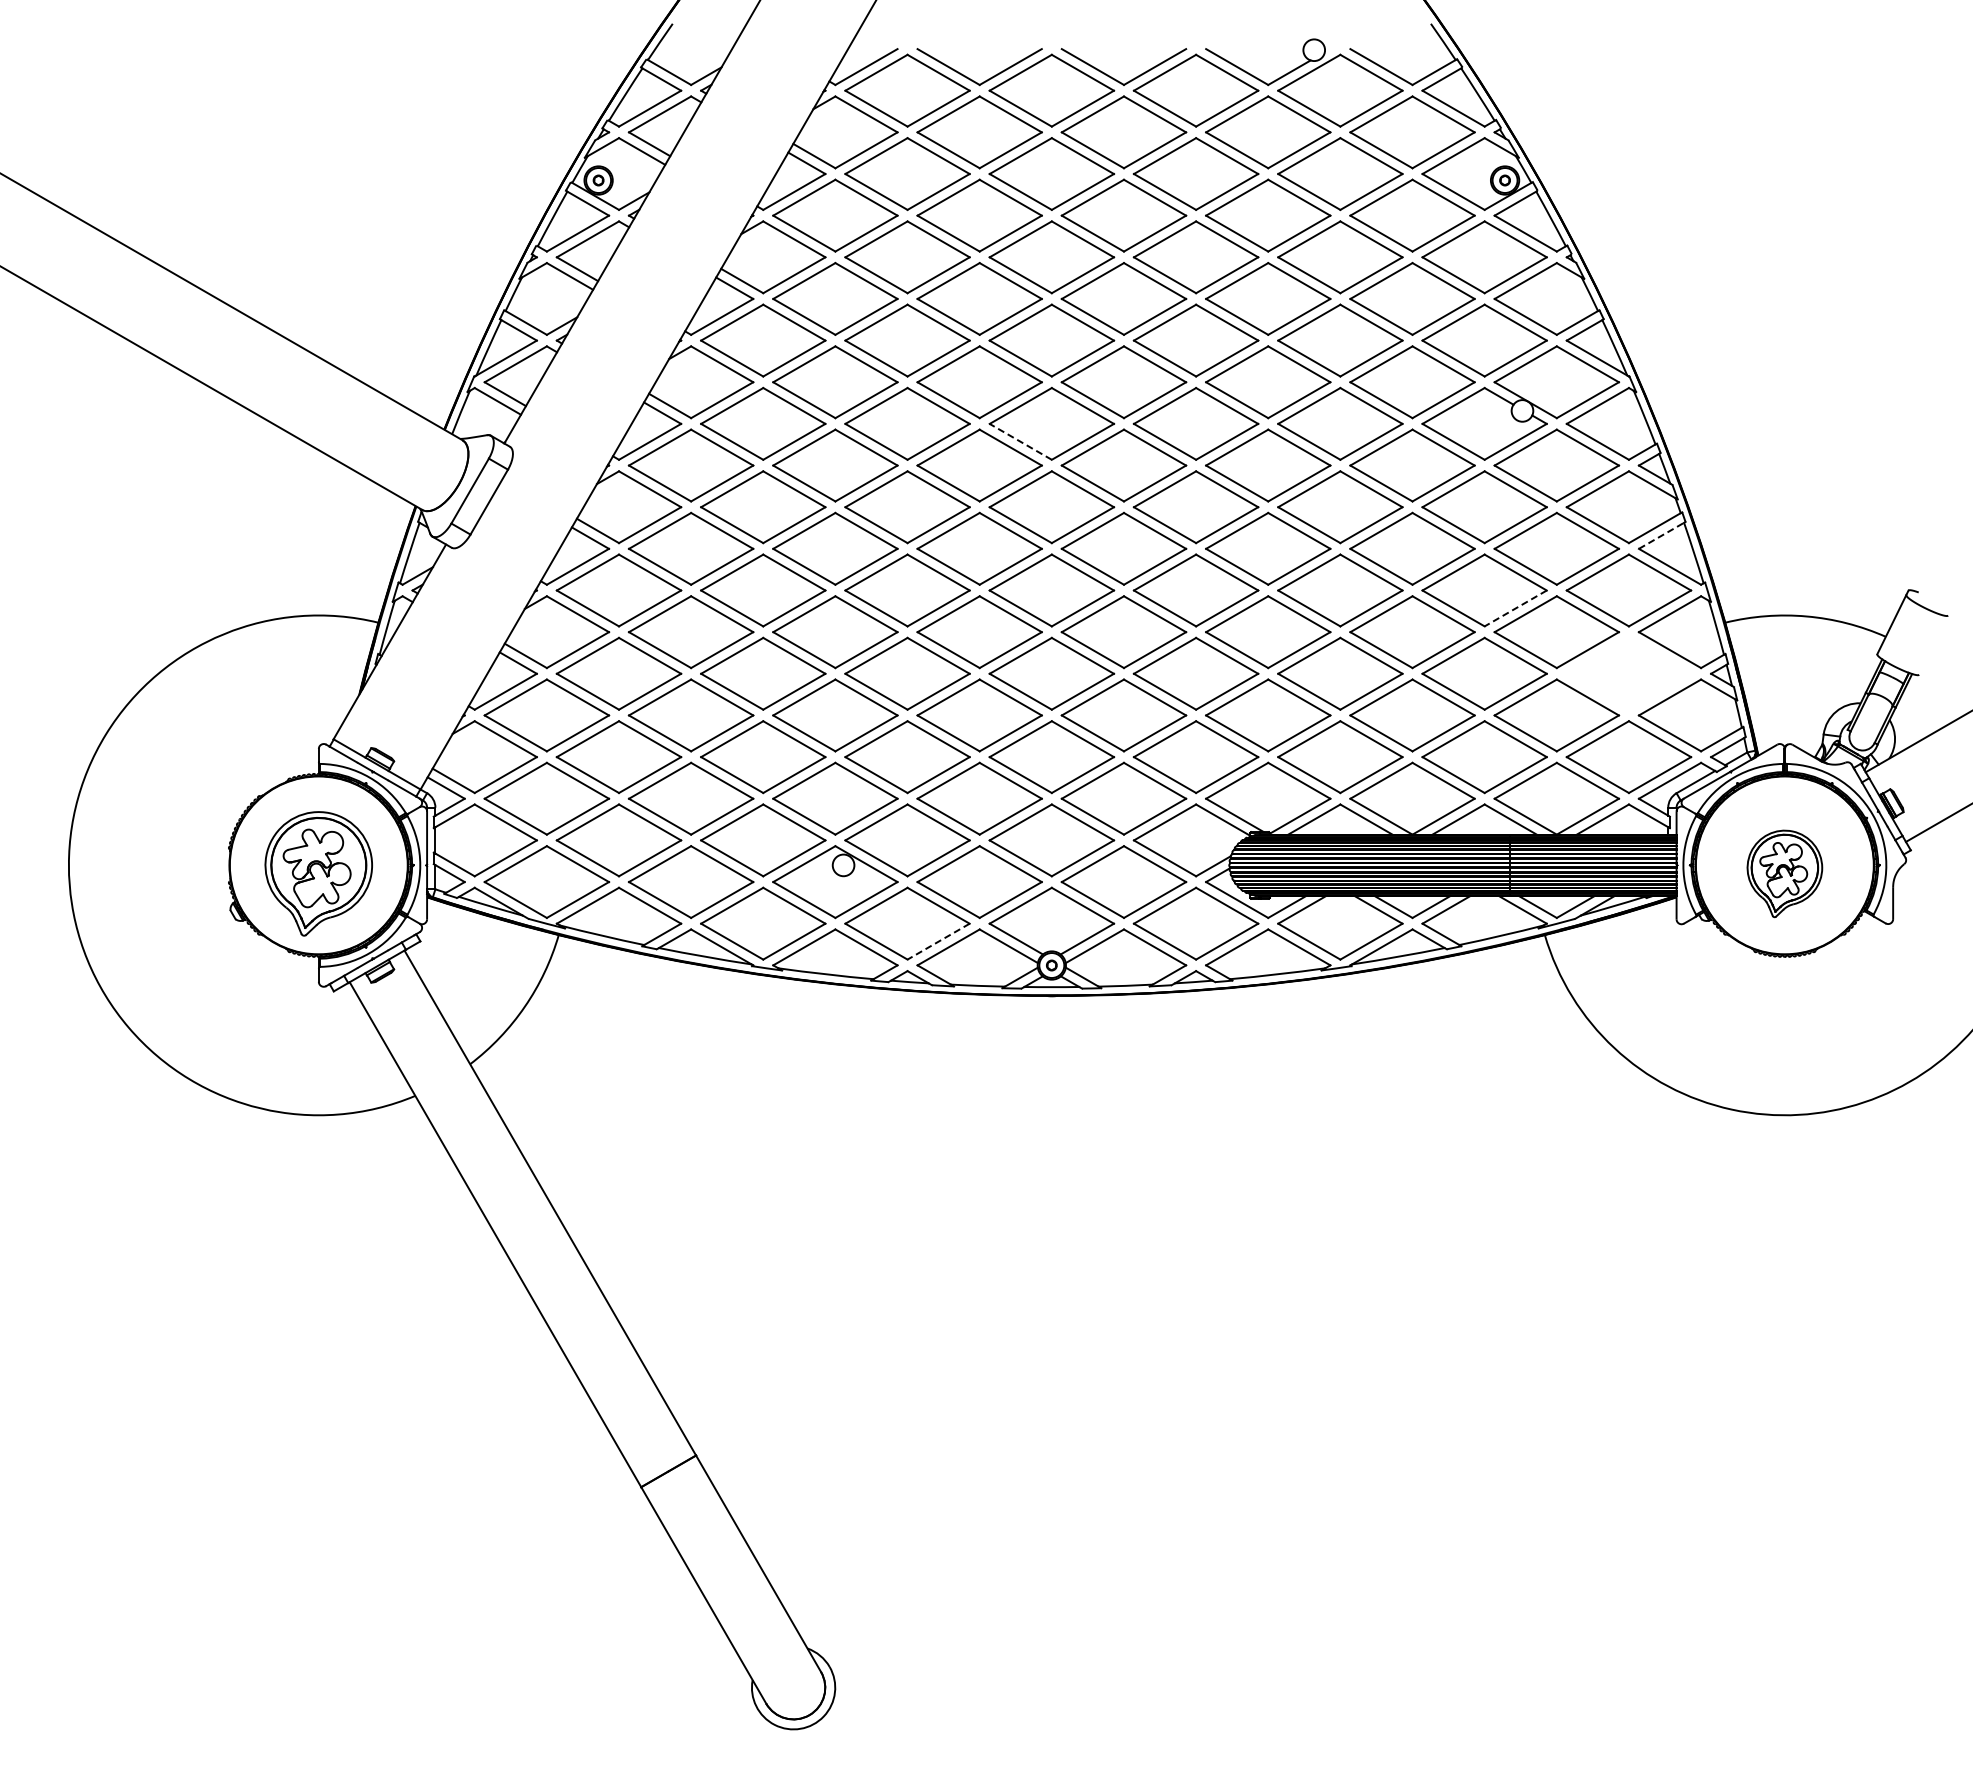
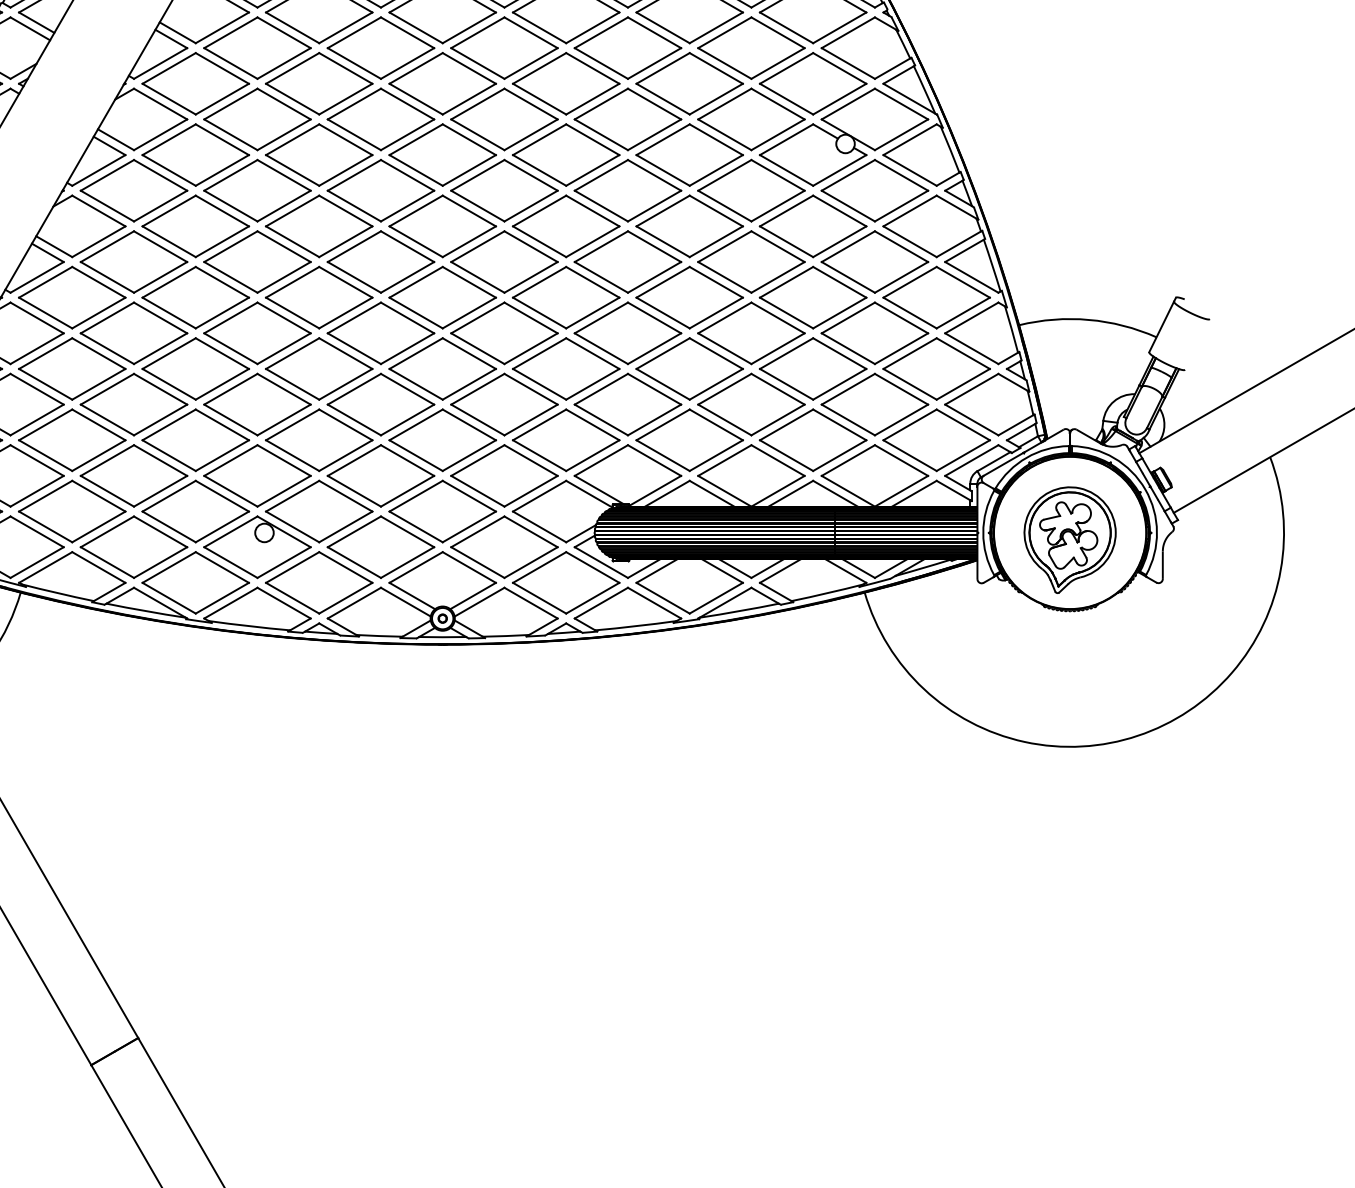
line: (1020, 441) -> (415, 170), dashed -> solid
line: (1661, 535) -> (964, 250), dashed -> solid
line: (1515, 608) -> (839, 313), dashed -> solid
part: (1628, 673) -> (936, 368), added
part: (1784, 873) -> (1069, 539), size x1.43
line: (938, 941) -> (345, 598), dashed -> solid

